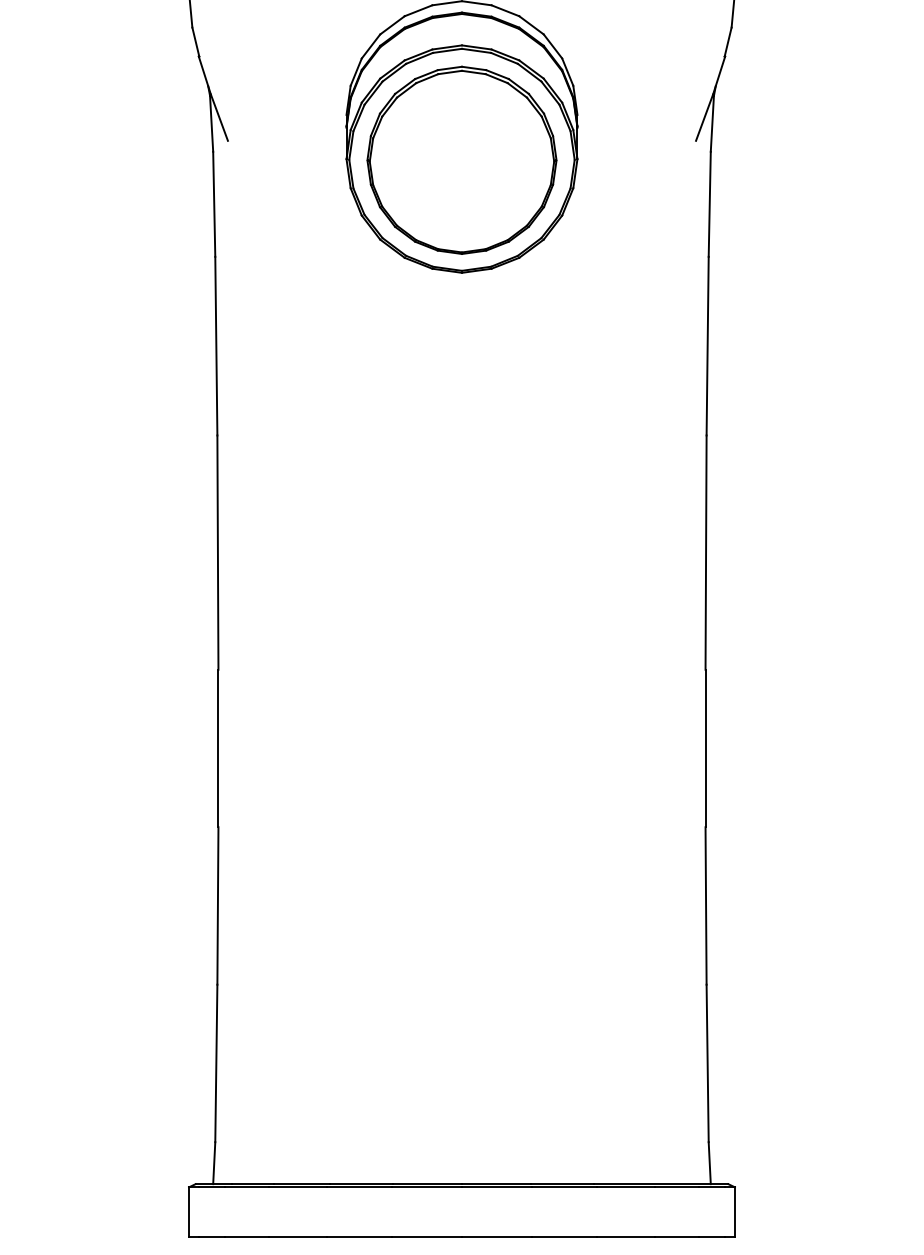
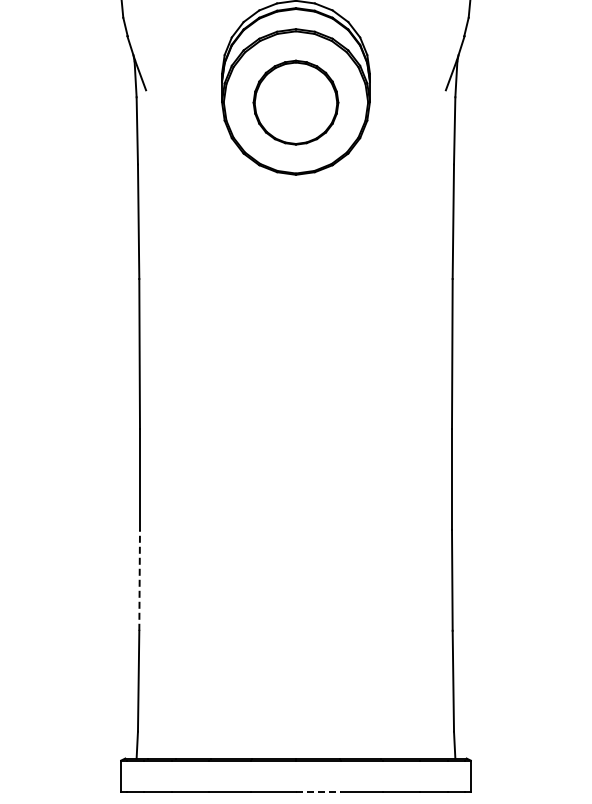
part: (461, 159) -> (295, 102), size x0.7
line: (217, 904) -> (139, 579), solid -> dashed
line: (497, 1237) -> (318, 792), solid -> dashed

